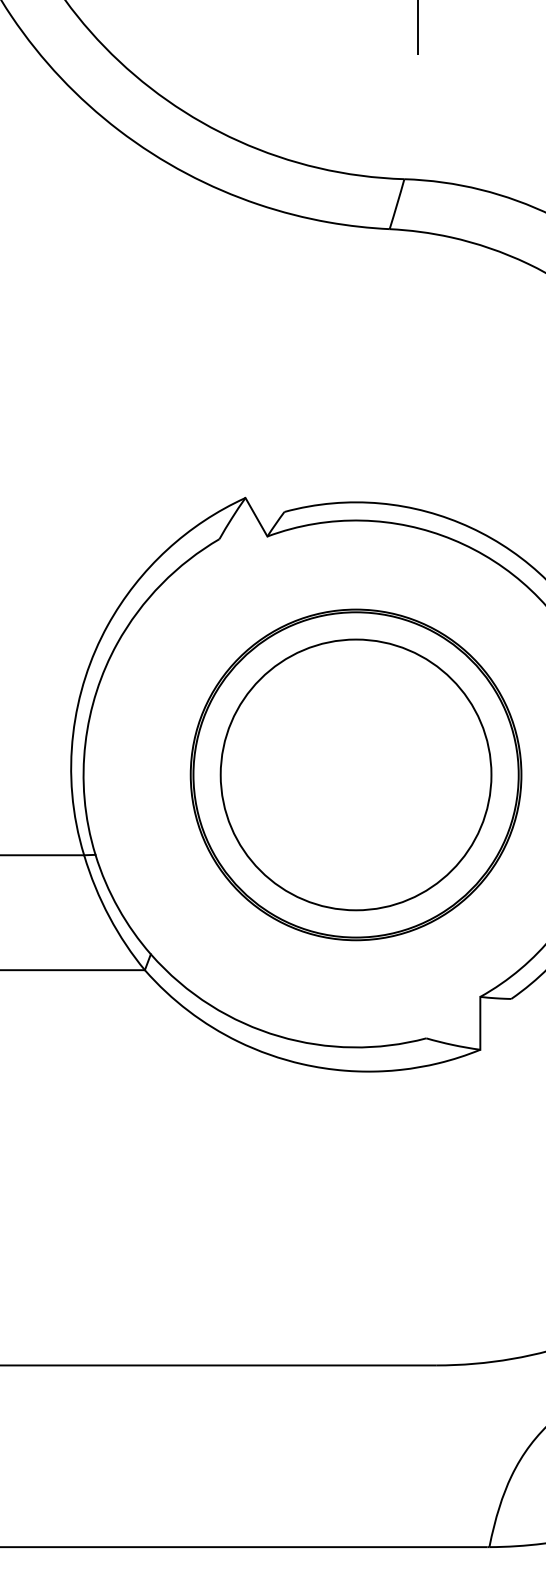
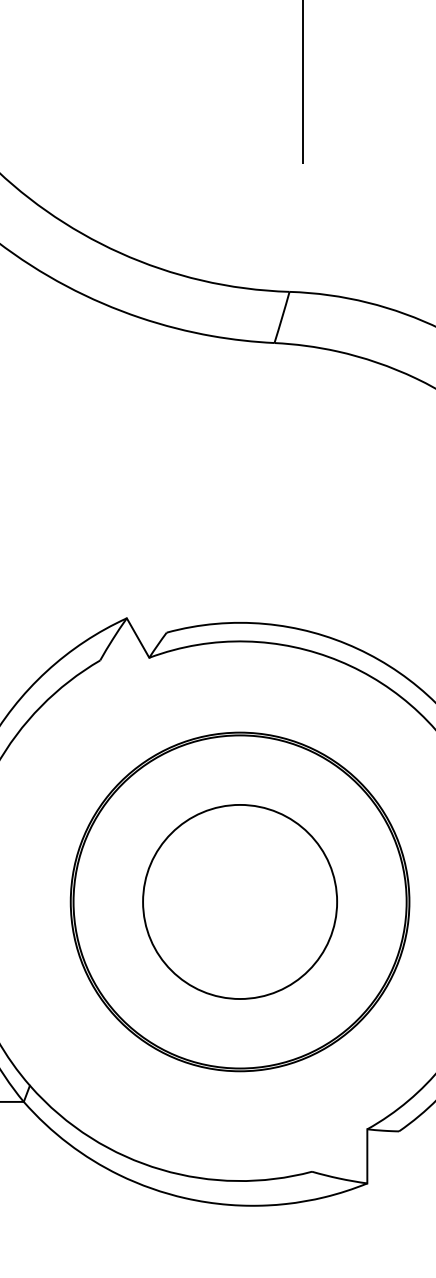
circle: (355, 774) -> (239, 901), size x0.7

